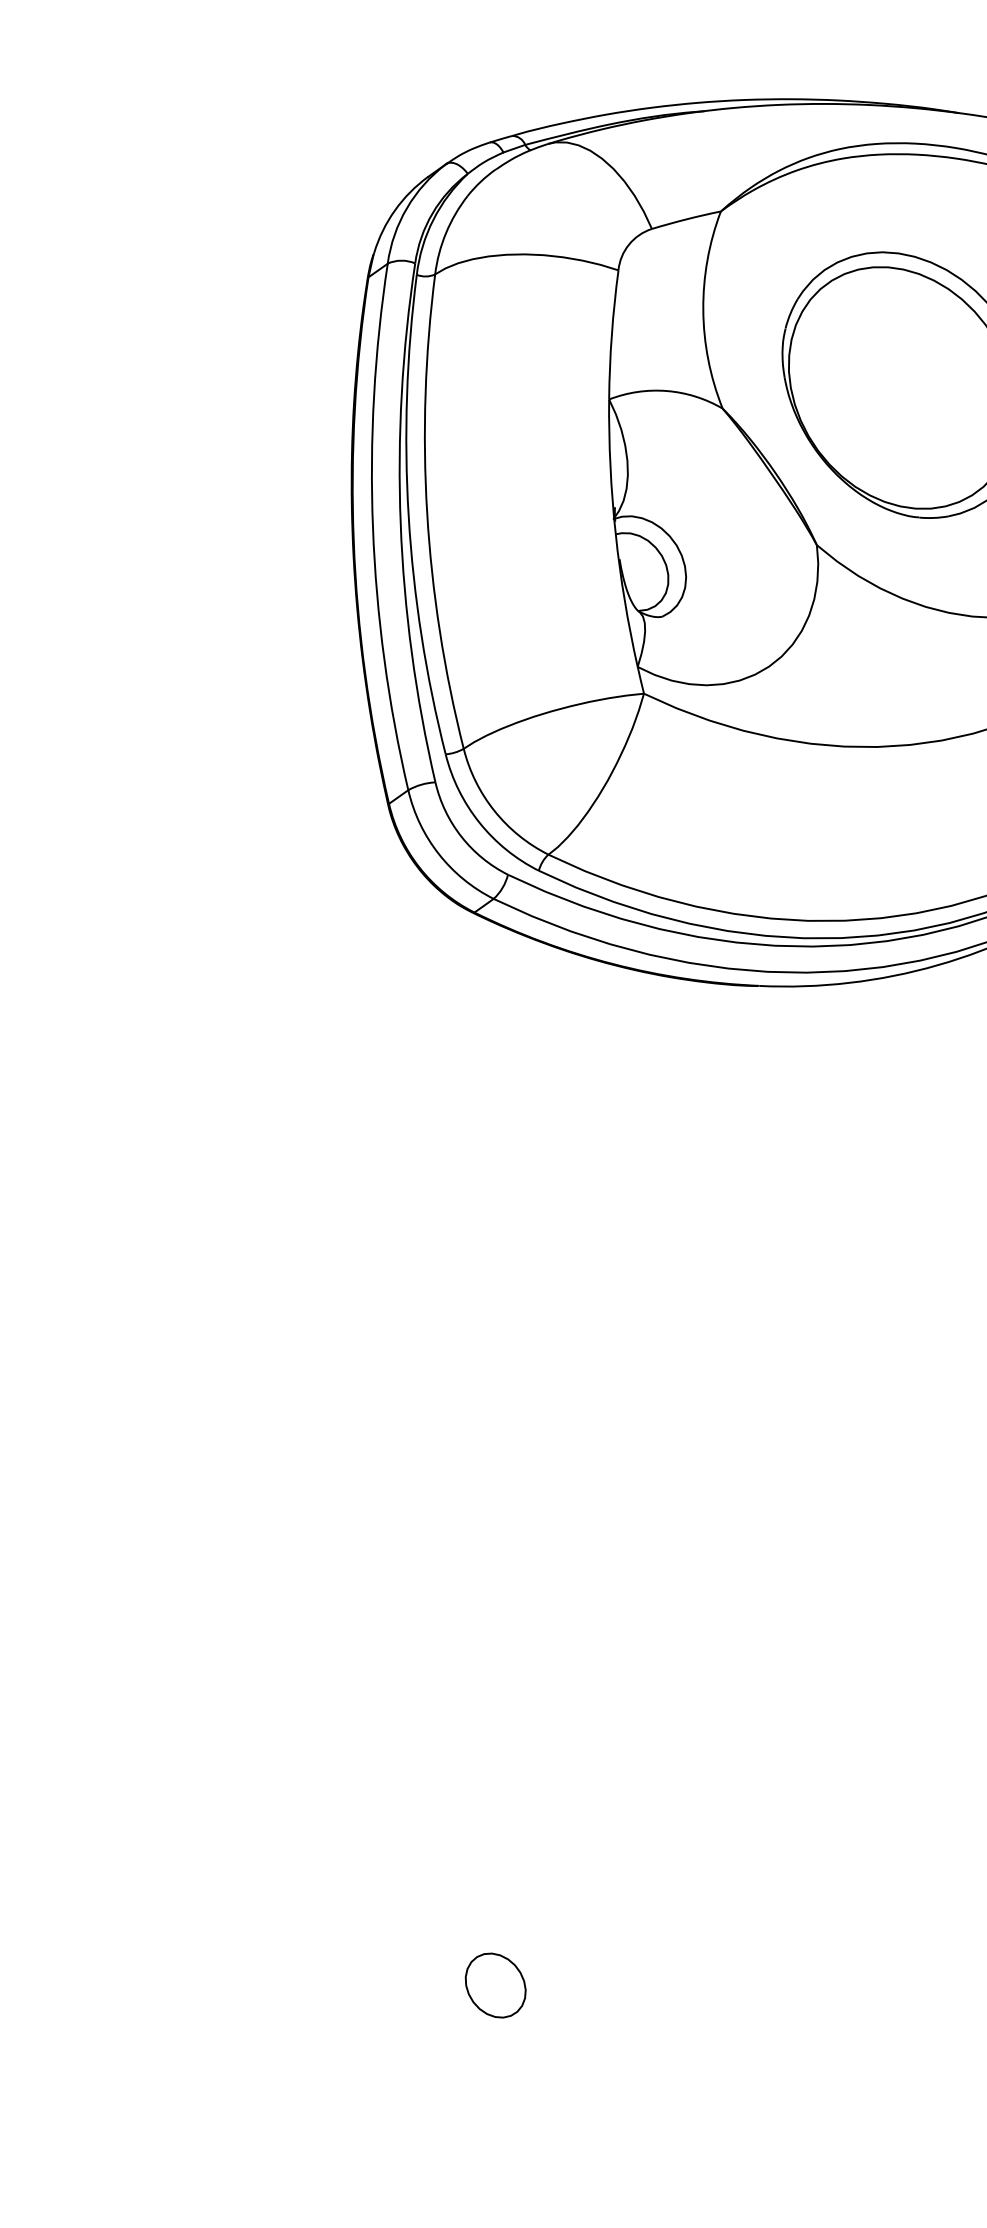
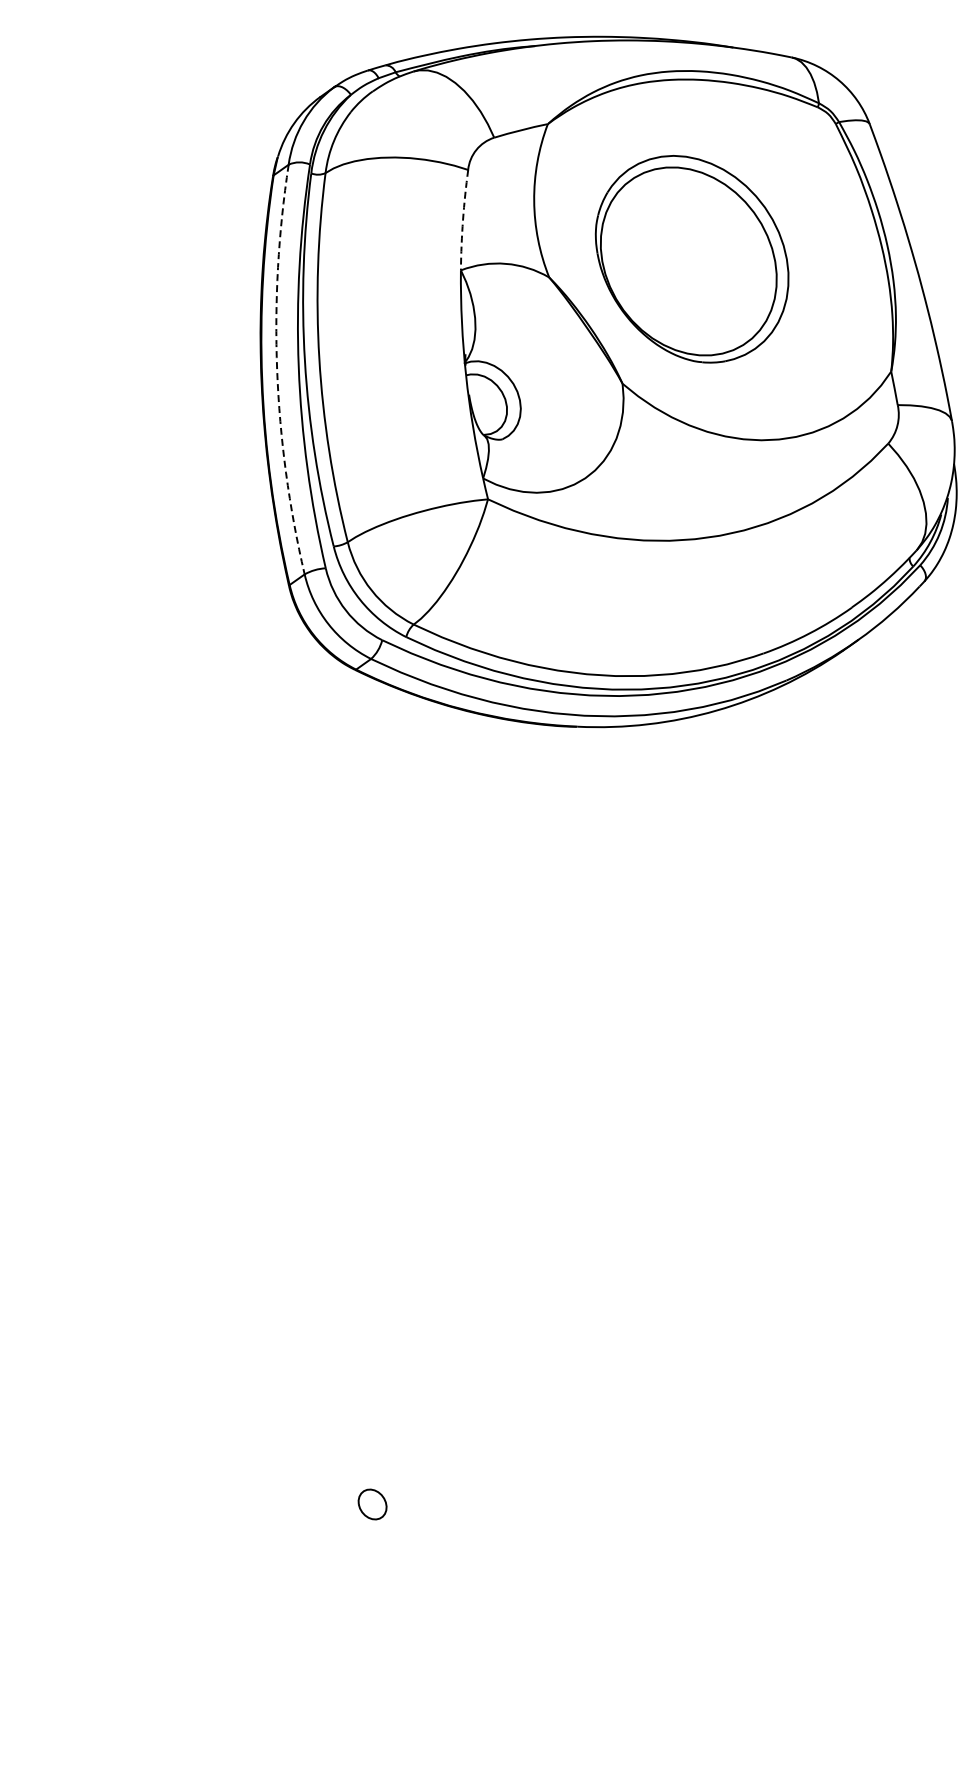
arc: (612, 335) -> (463, 220), solid -> dashed
arc: (373, 528) -> (277, 370), solid -> dashed
part: (495, 1985) -> (372, 1504), size x0.6

